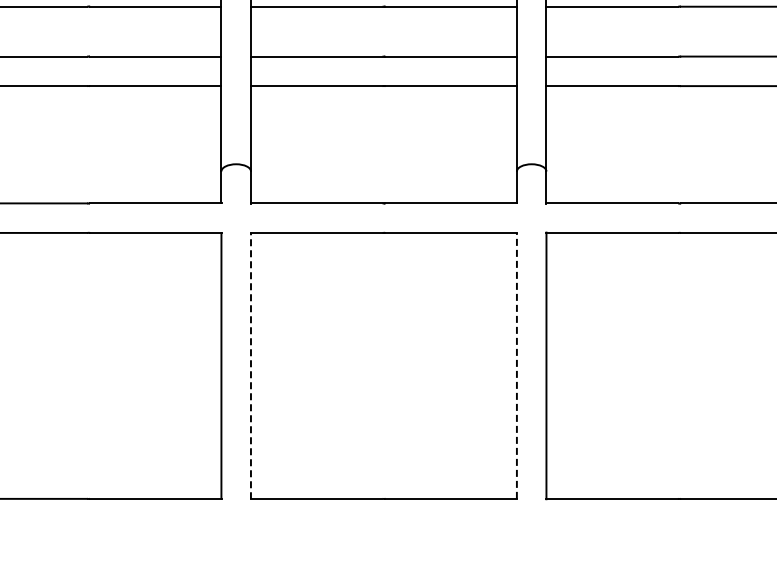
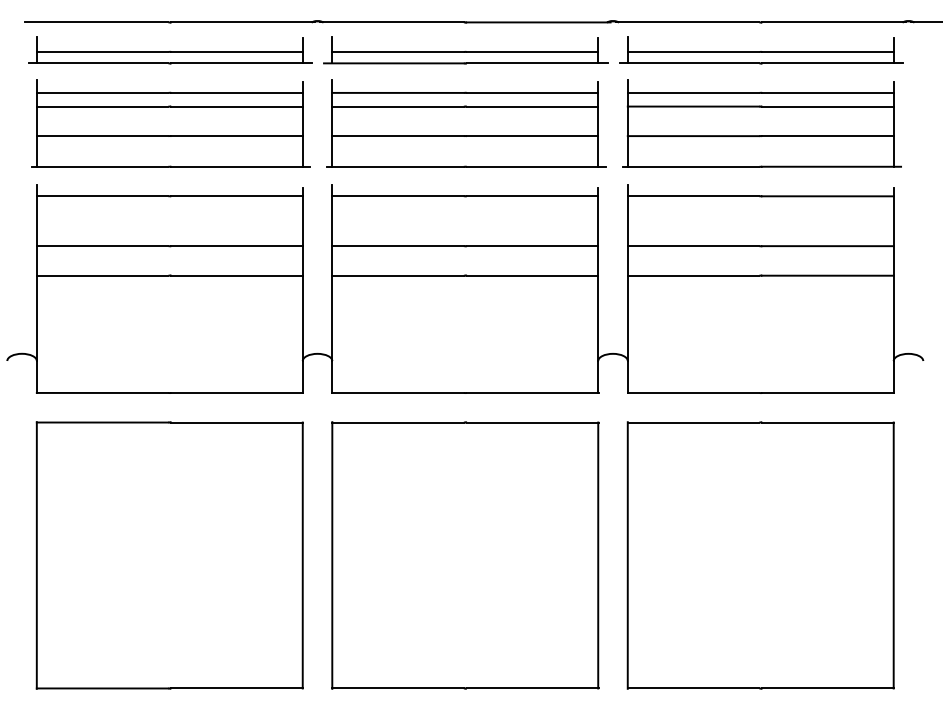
line: (251, 364) -> (332, 554), dashed -> solid
line: (517, 365) -> (598, 555), dashed -> solid

